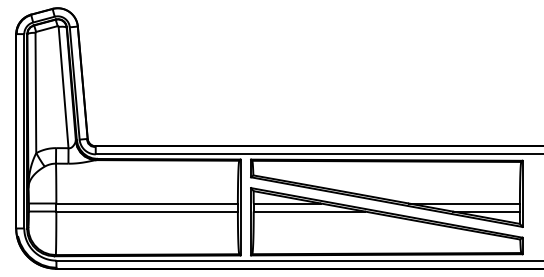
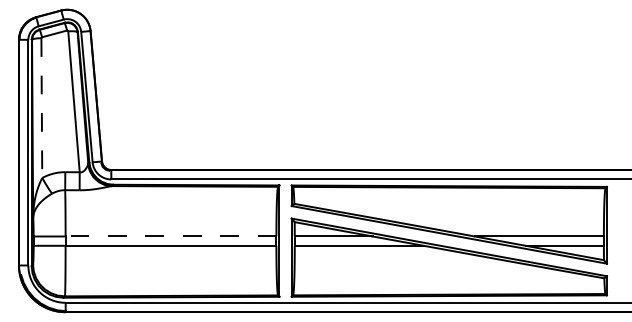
line: (35, 93) -> (41, 108), solid -> dashed
line: (146, 203) -> (170, 236), solid -> dashed

